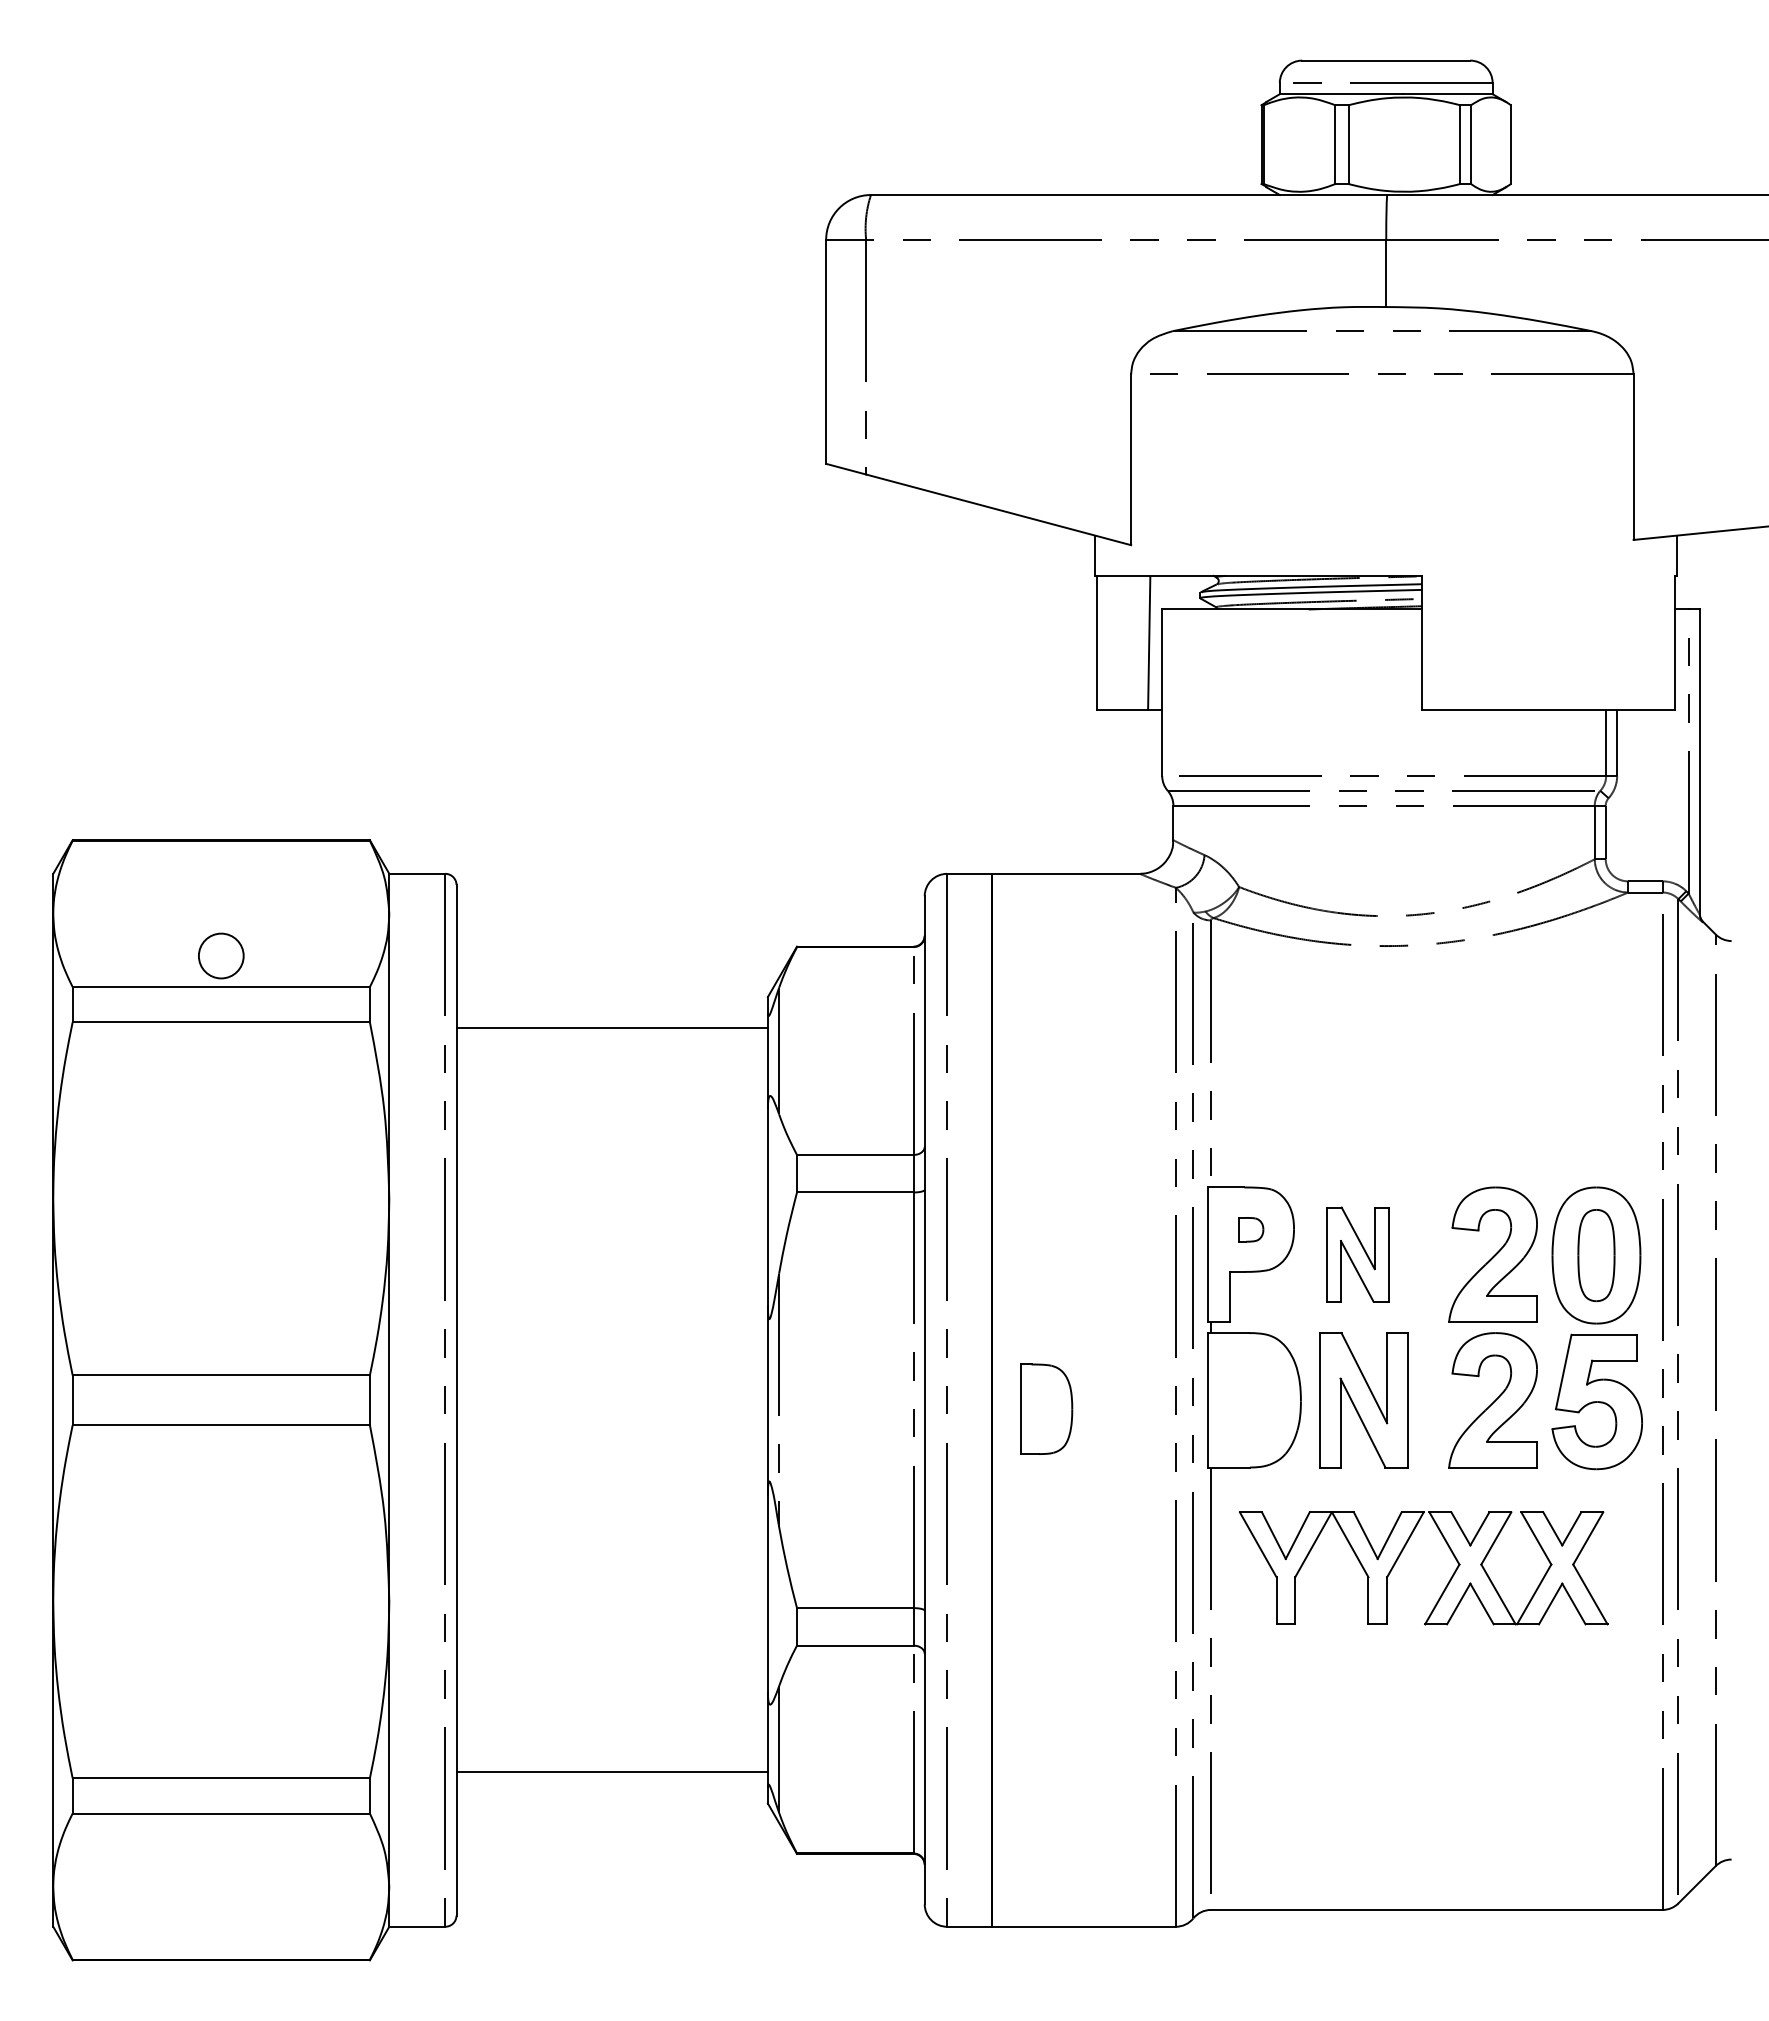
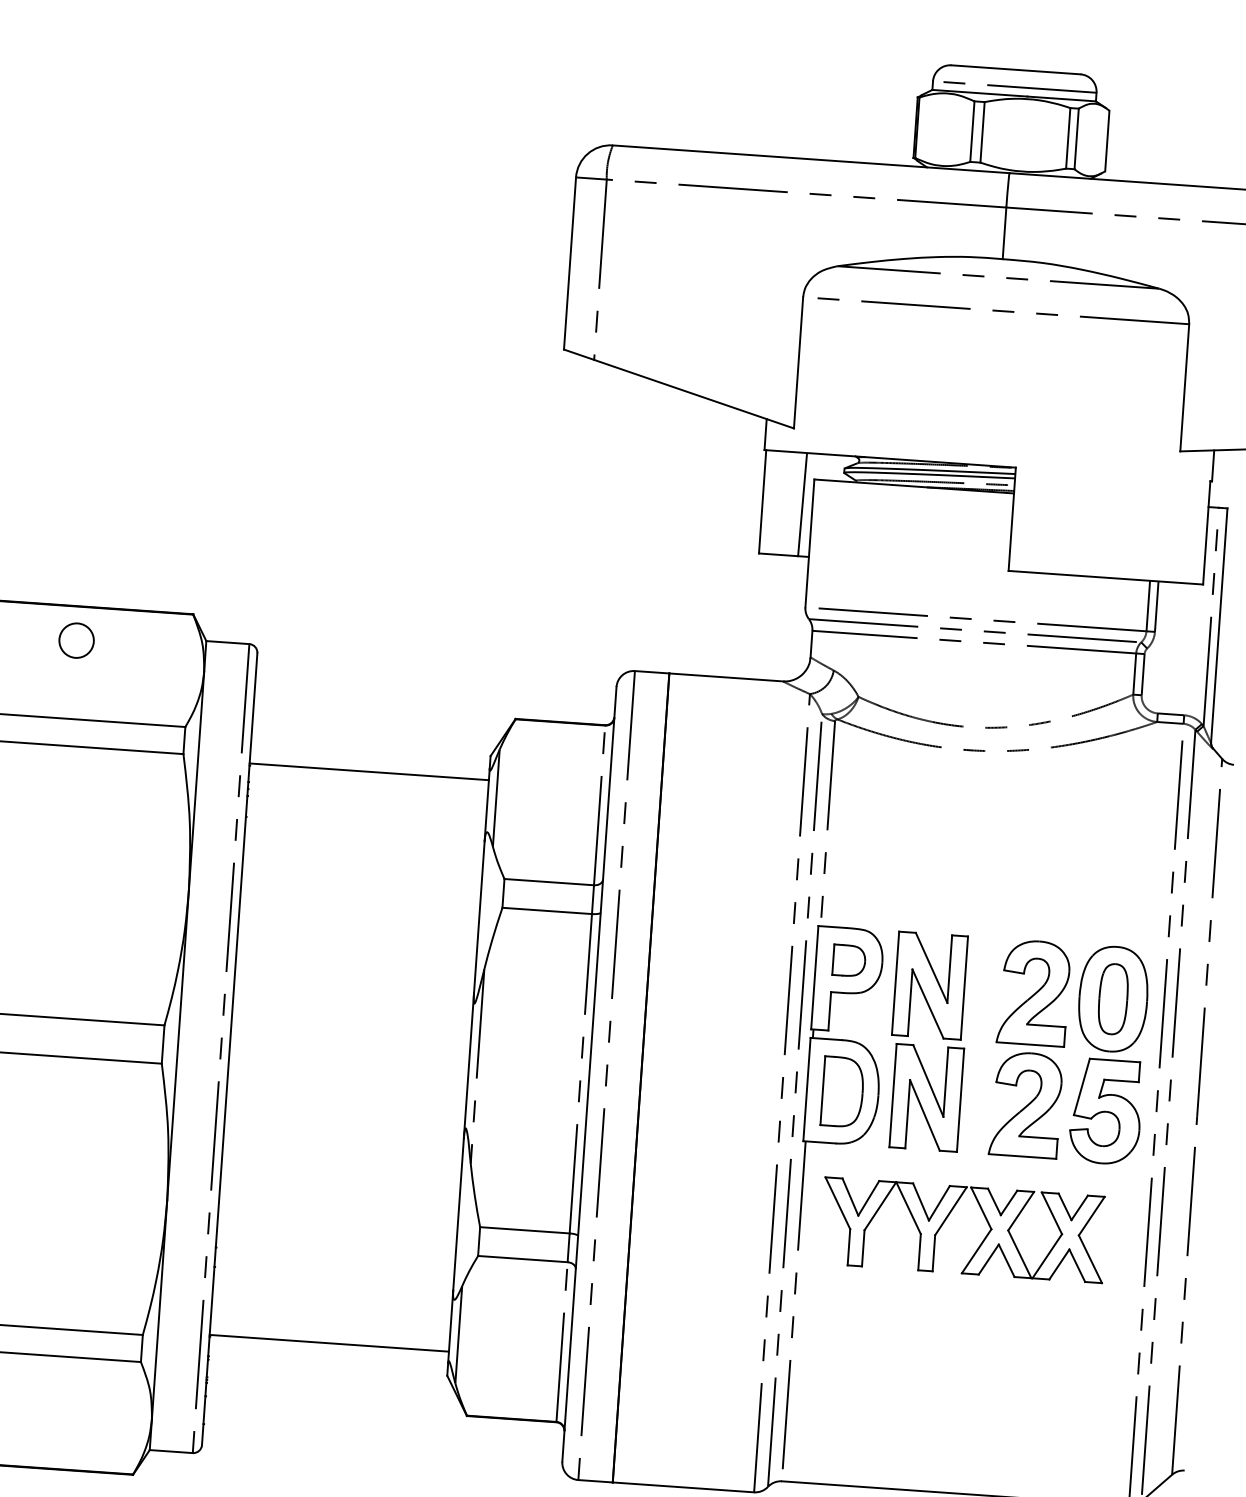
circle: (221, 955) -> (76, 640), moved
part: (1250, 1229) -> (848, 960), size x1.67
part: (1357, 1254) -> (929, 985), size x1.43
part: (1046, 1408) -> (842, 1091), moved

